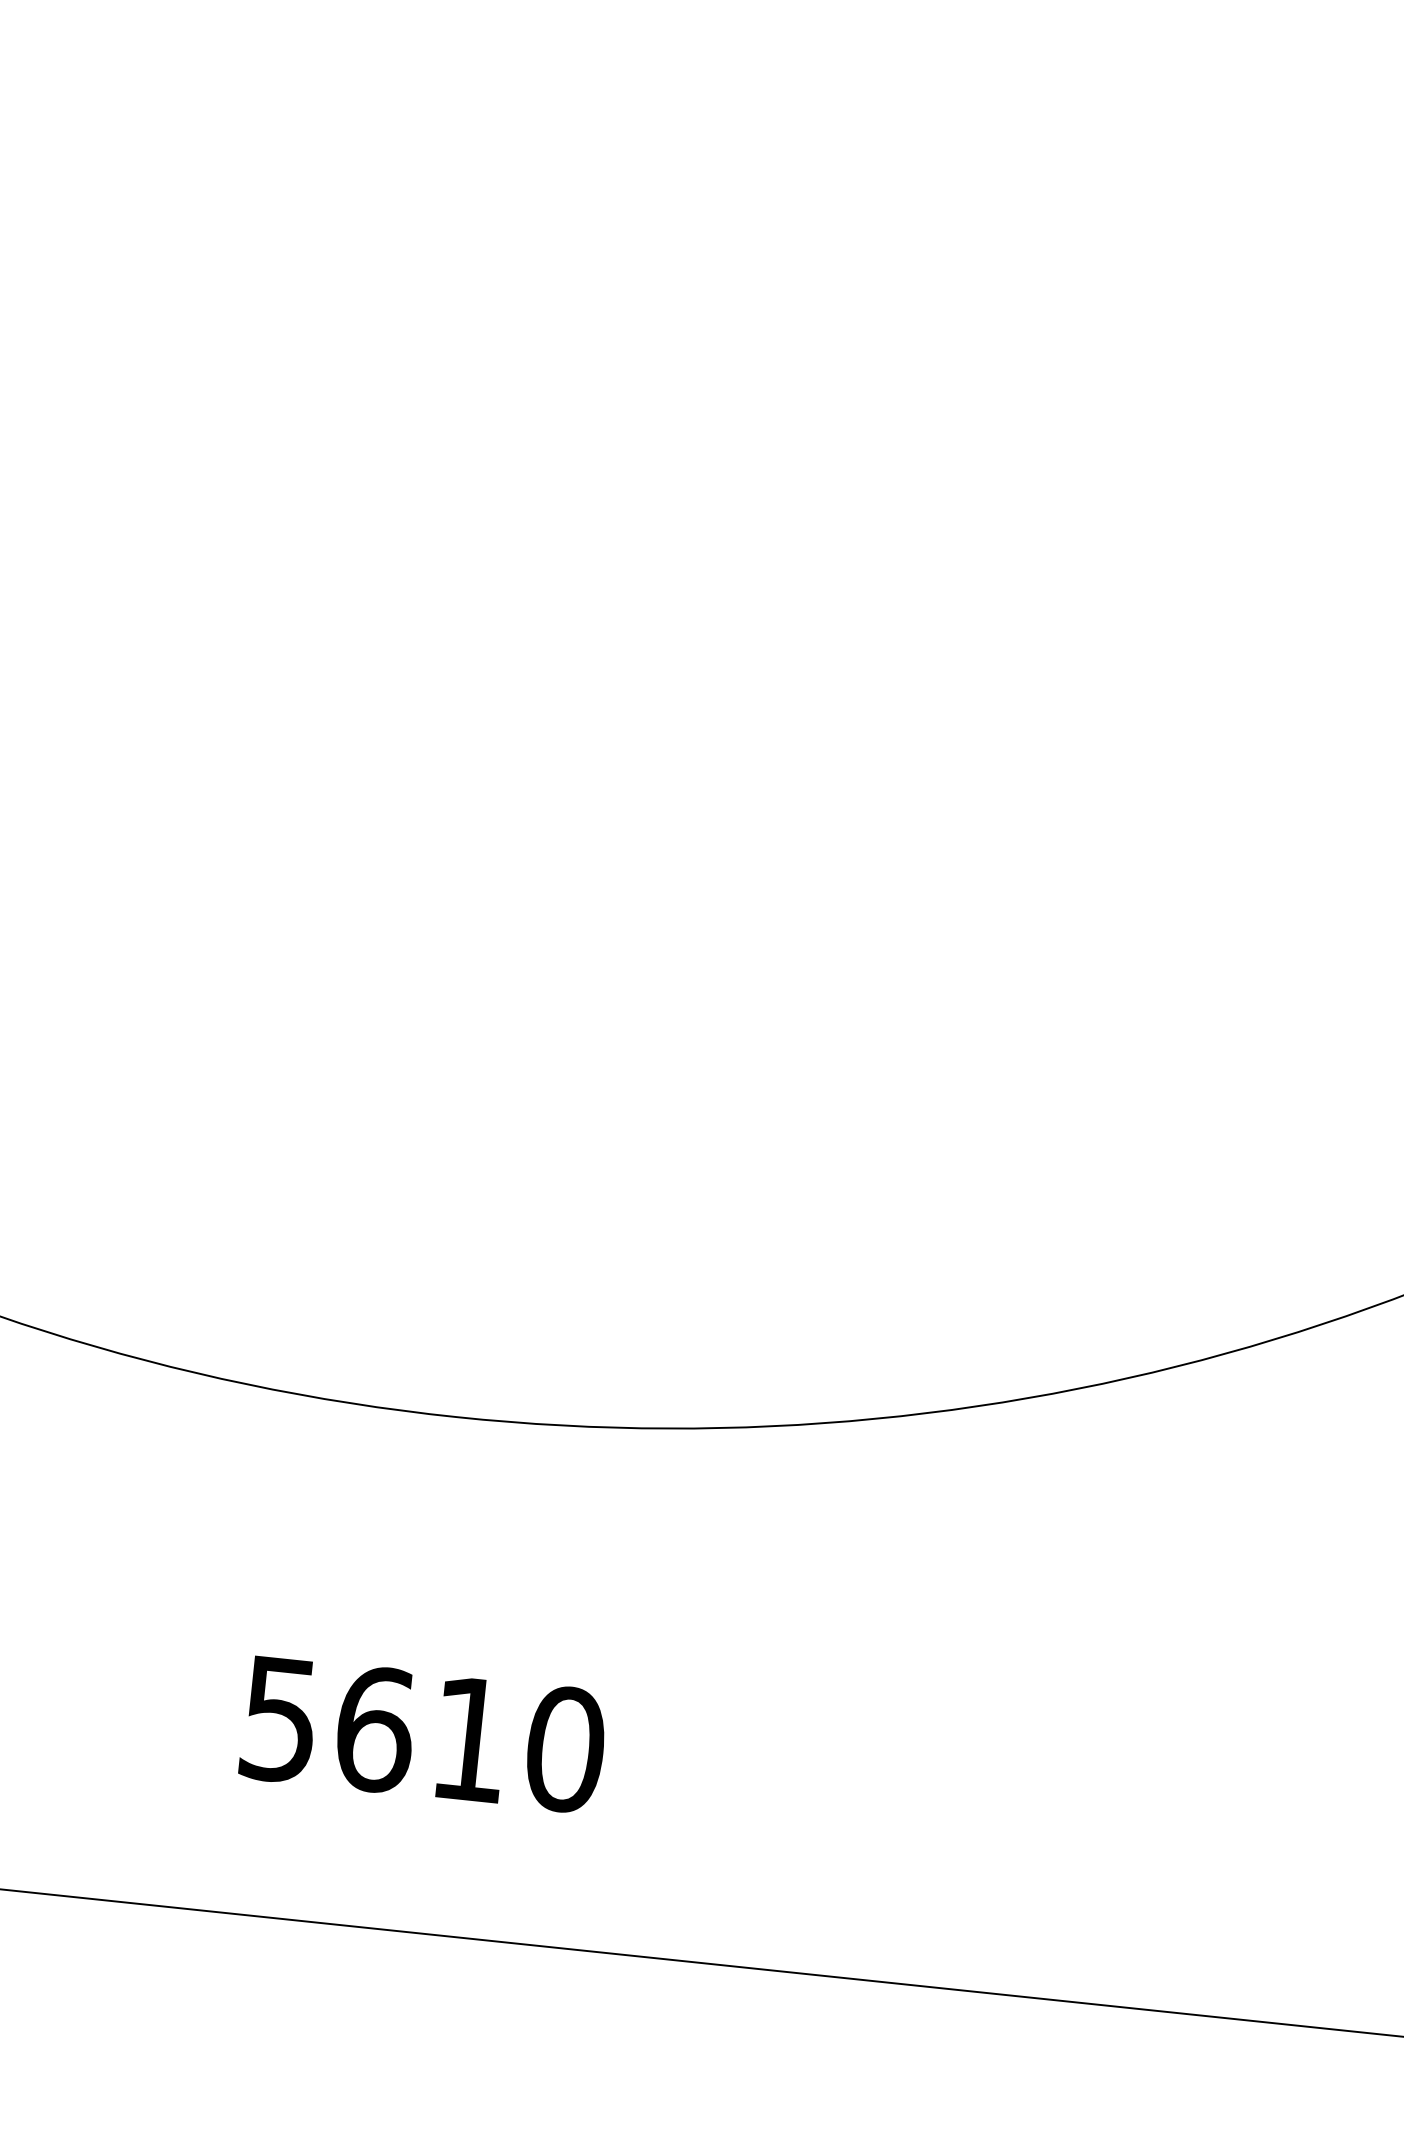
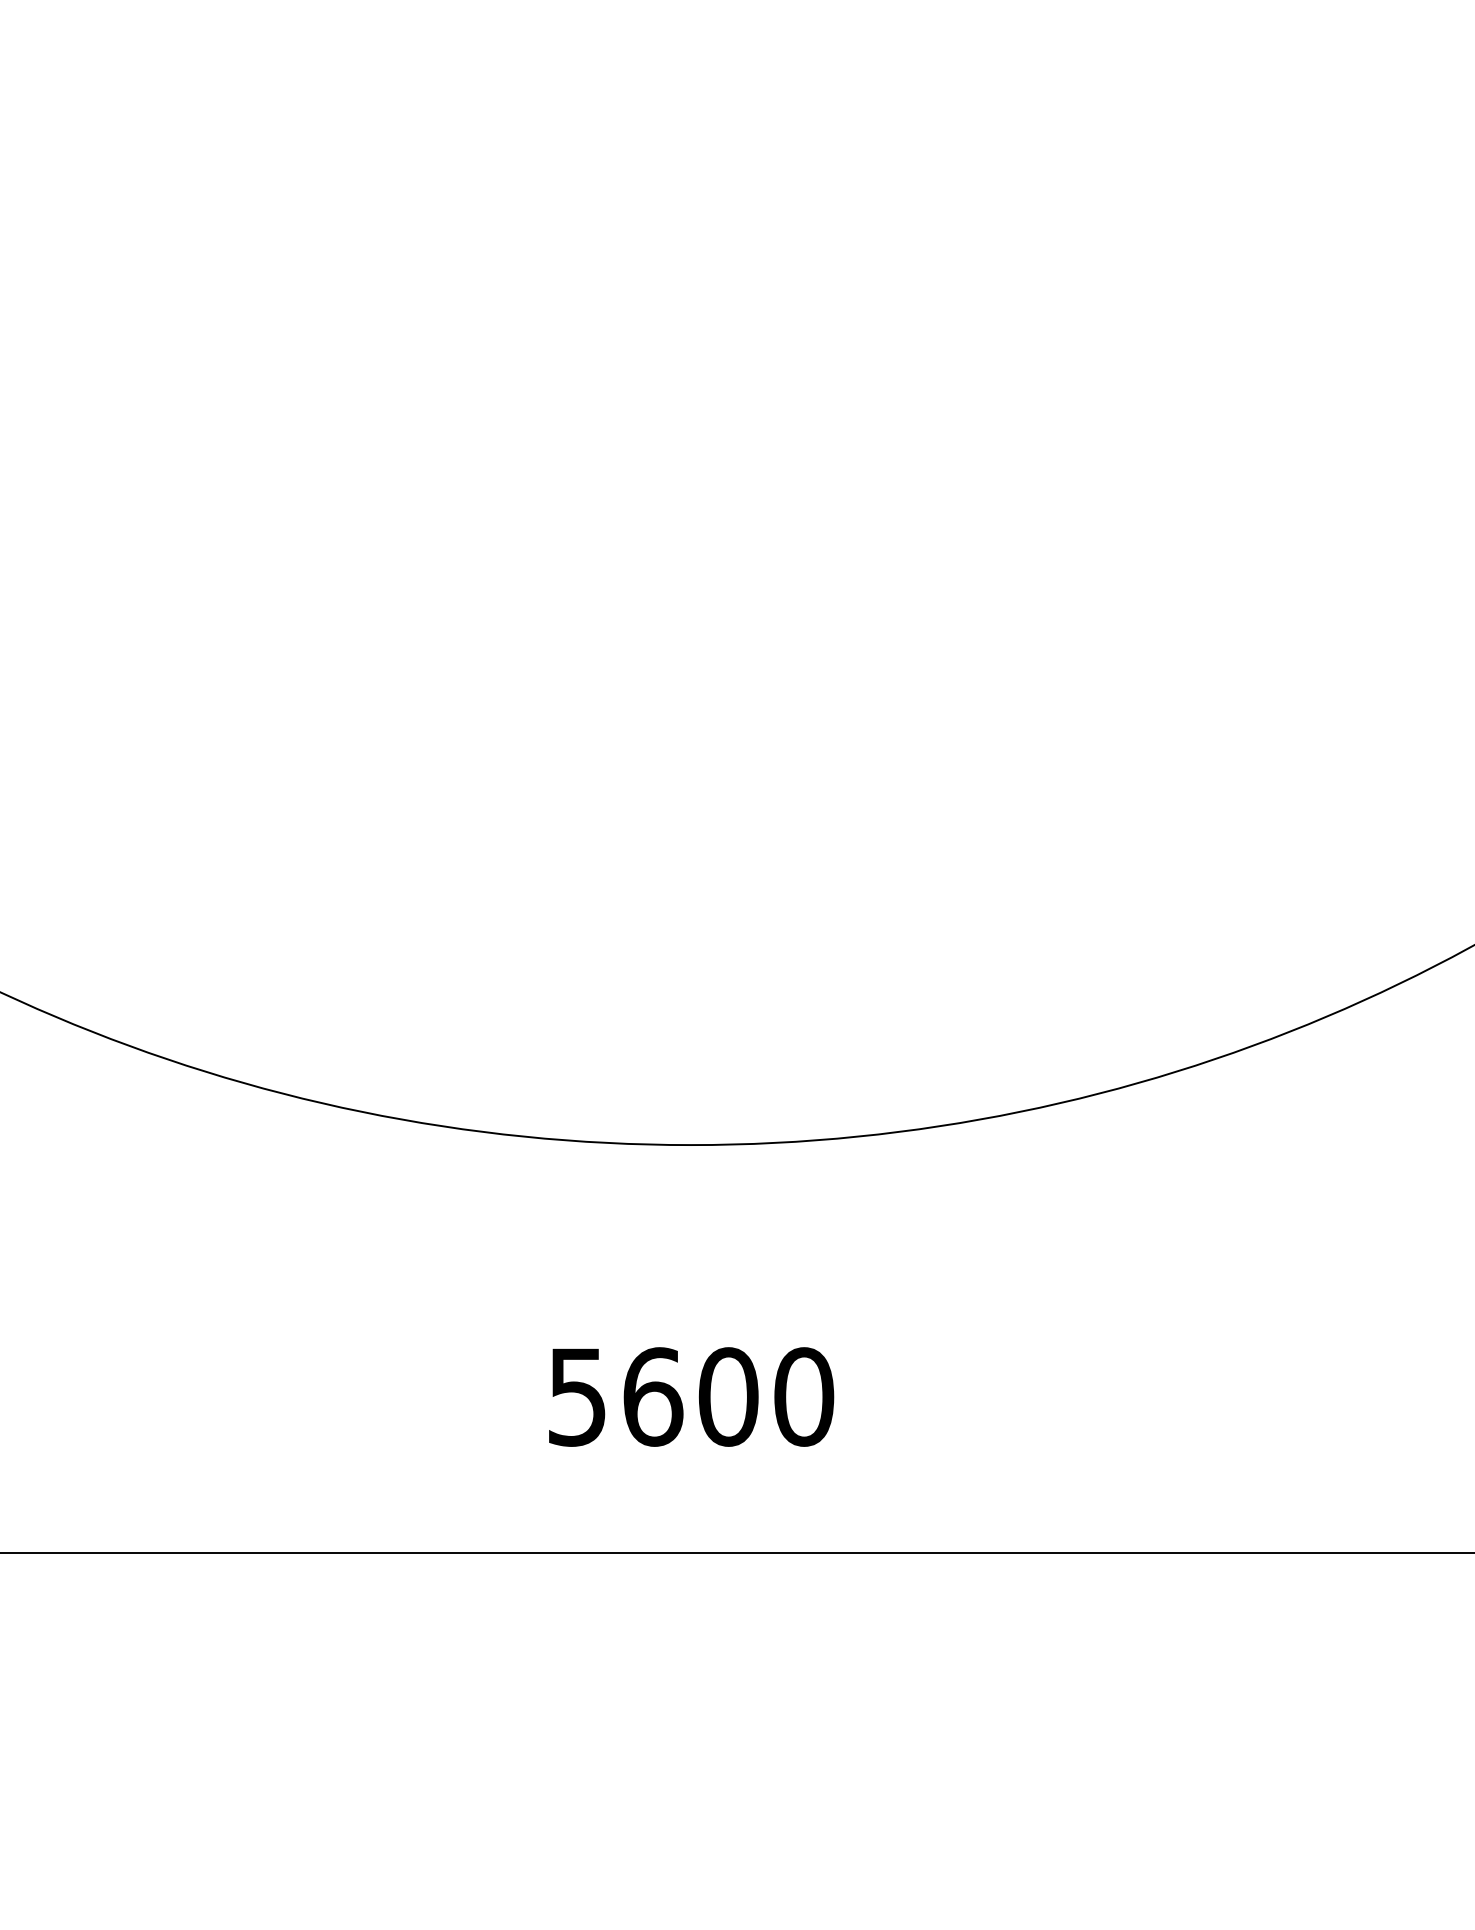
text: (470, 1738) -> (728, 1396), 5610 -> 5600

